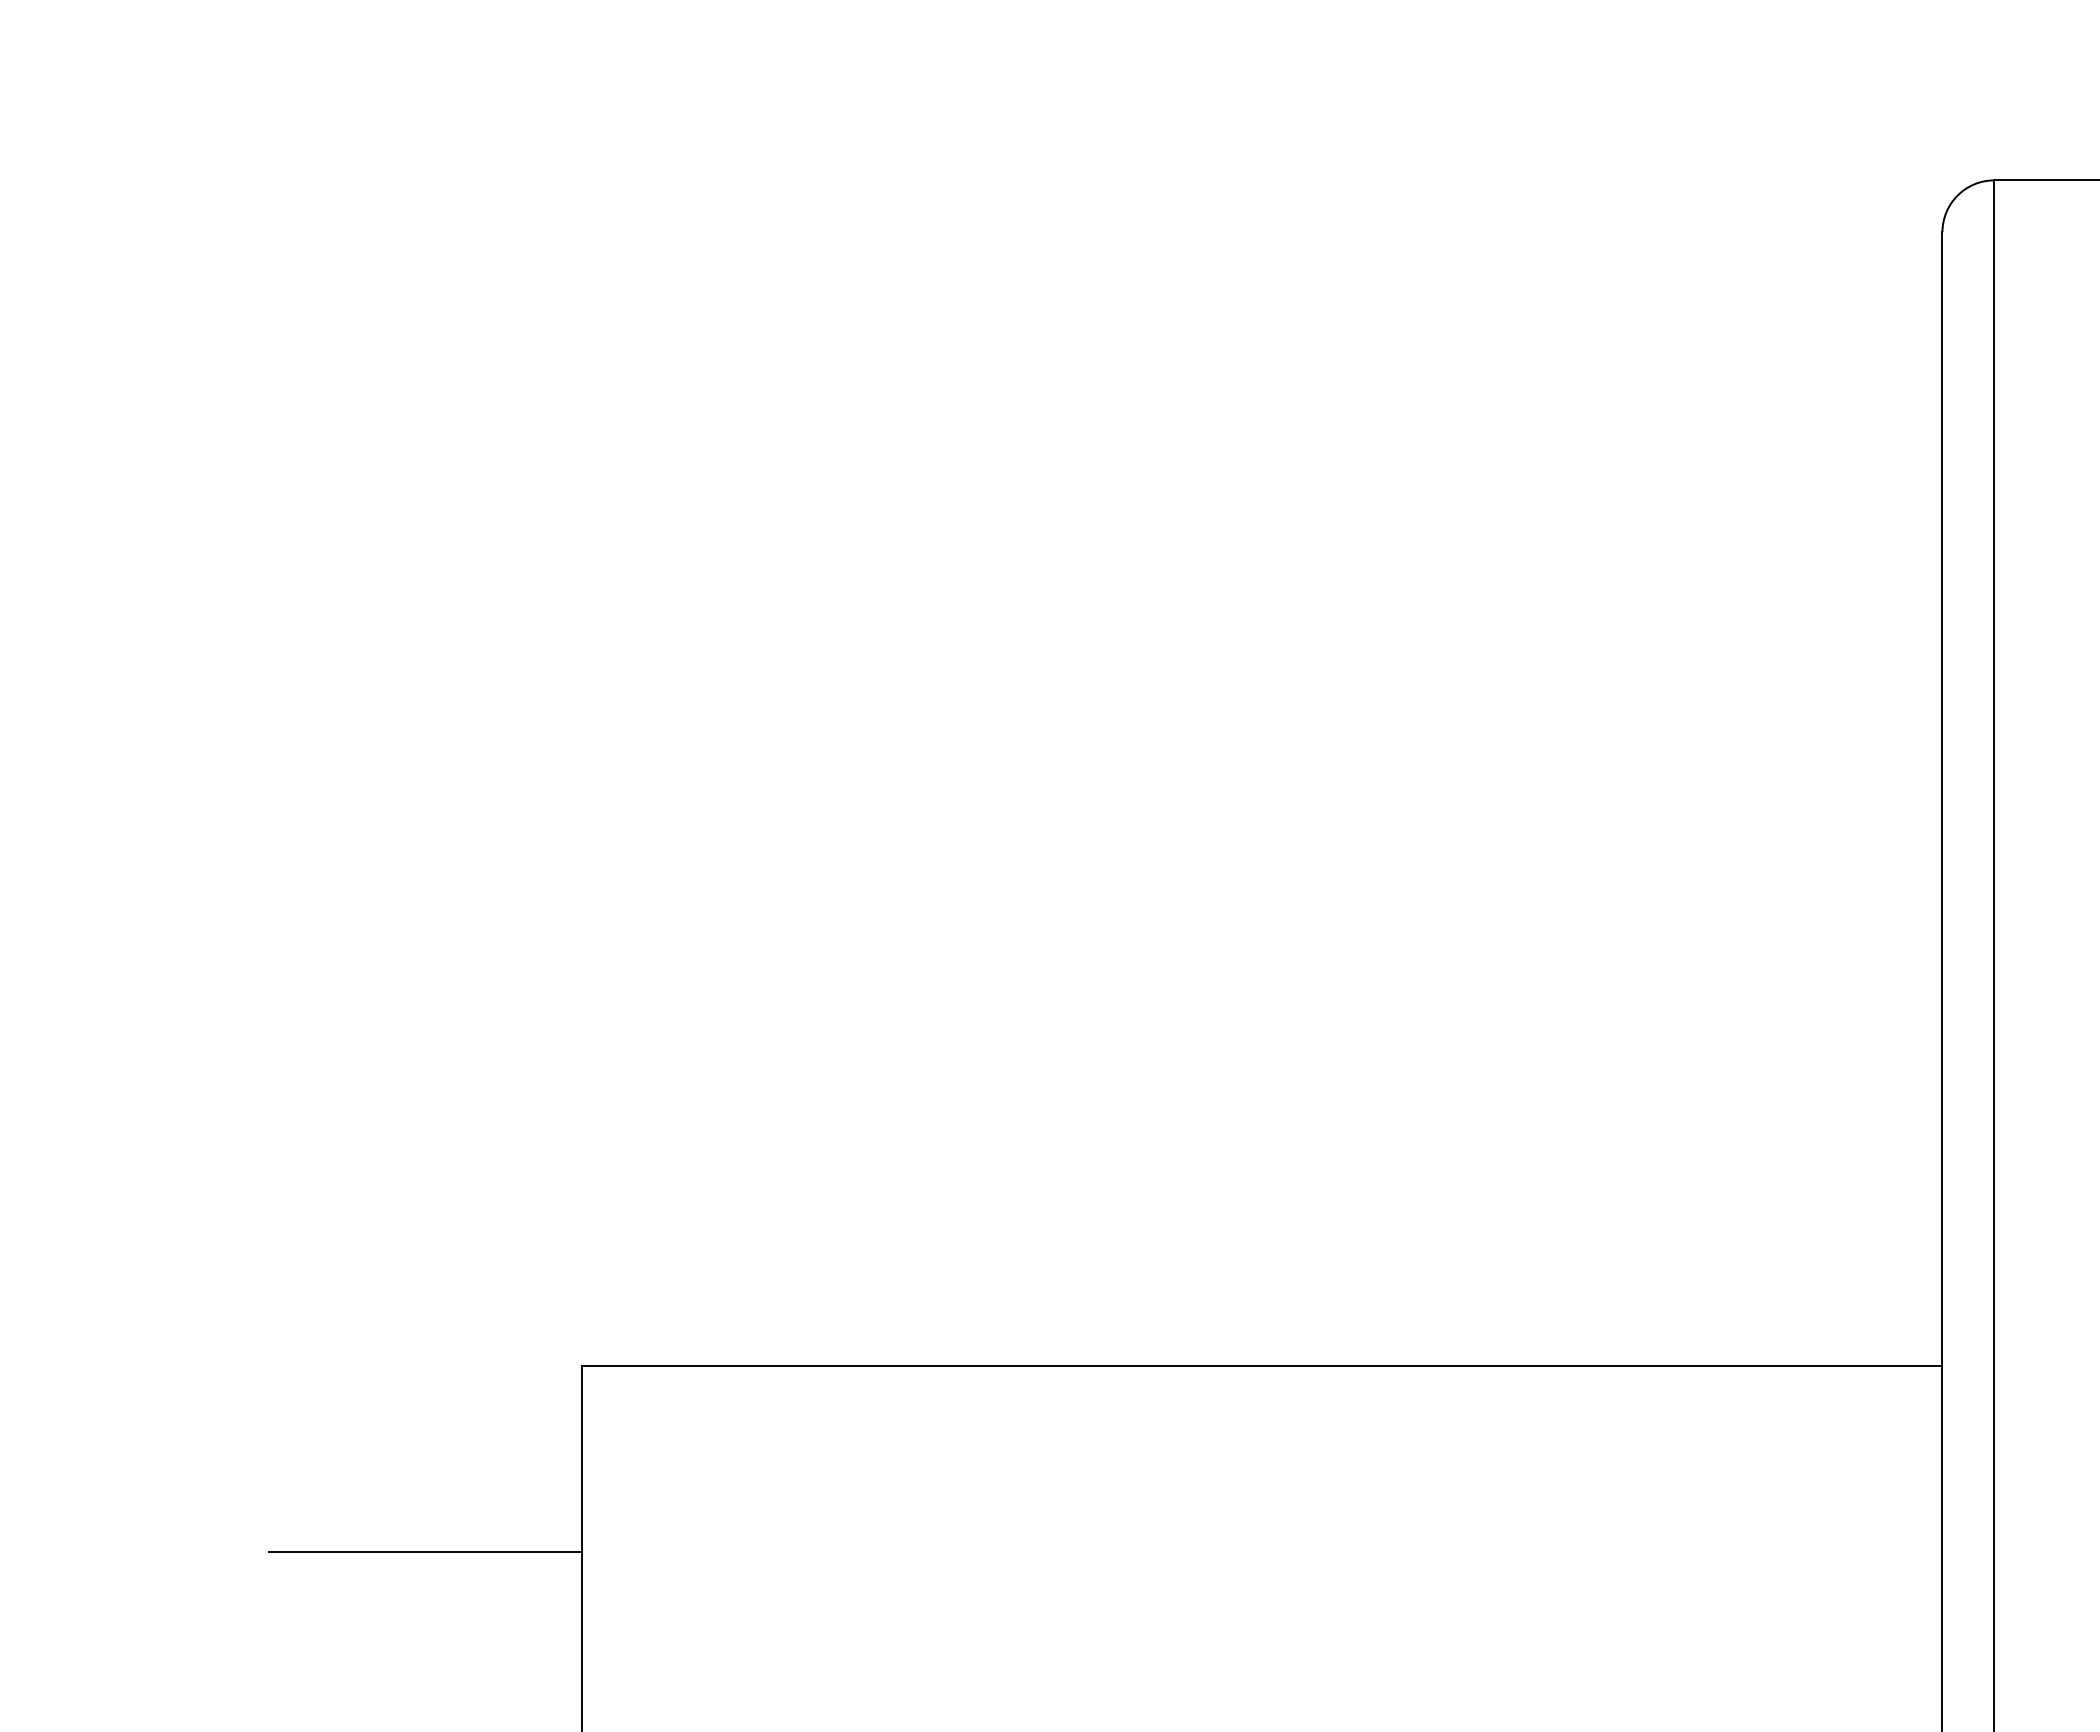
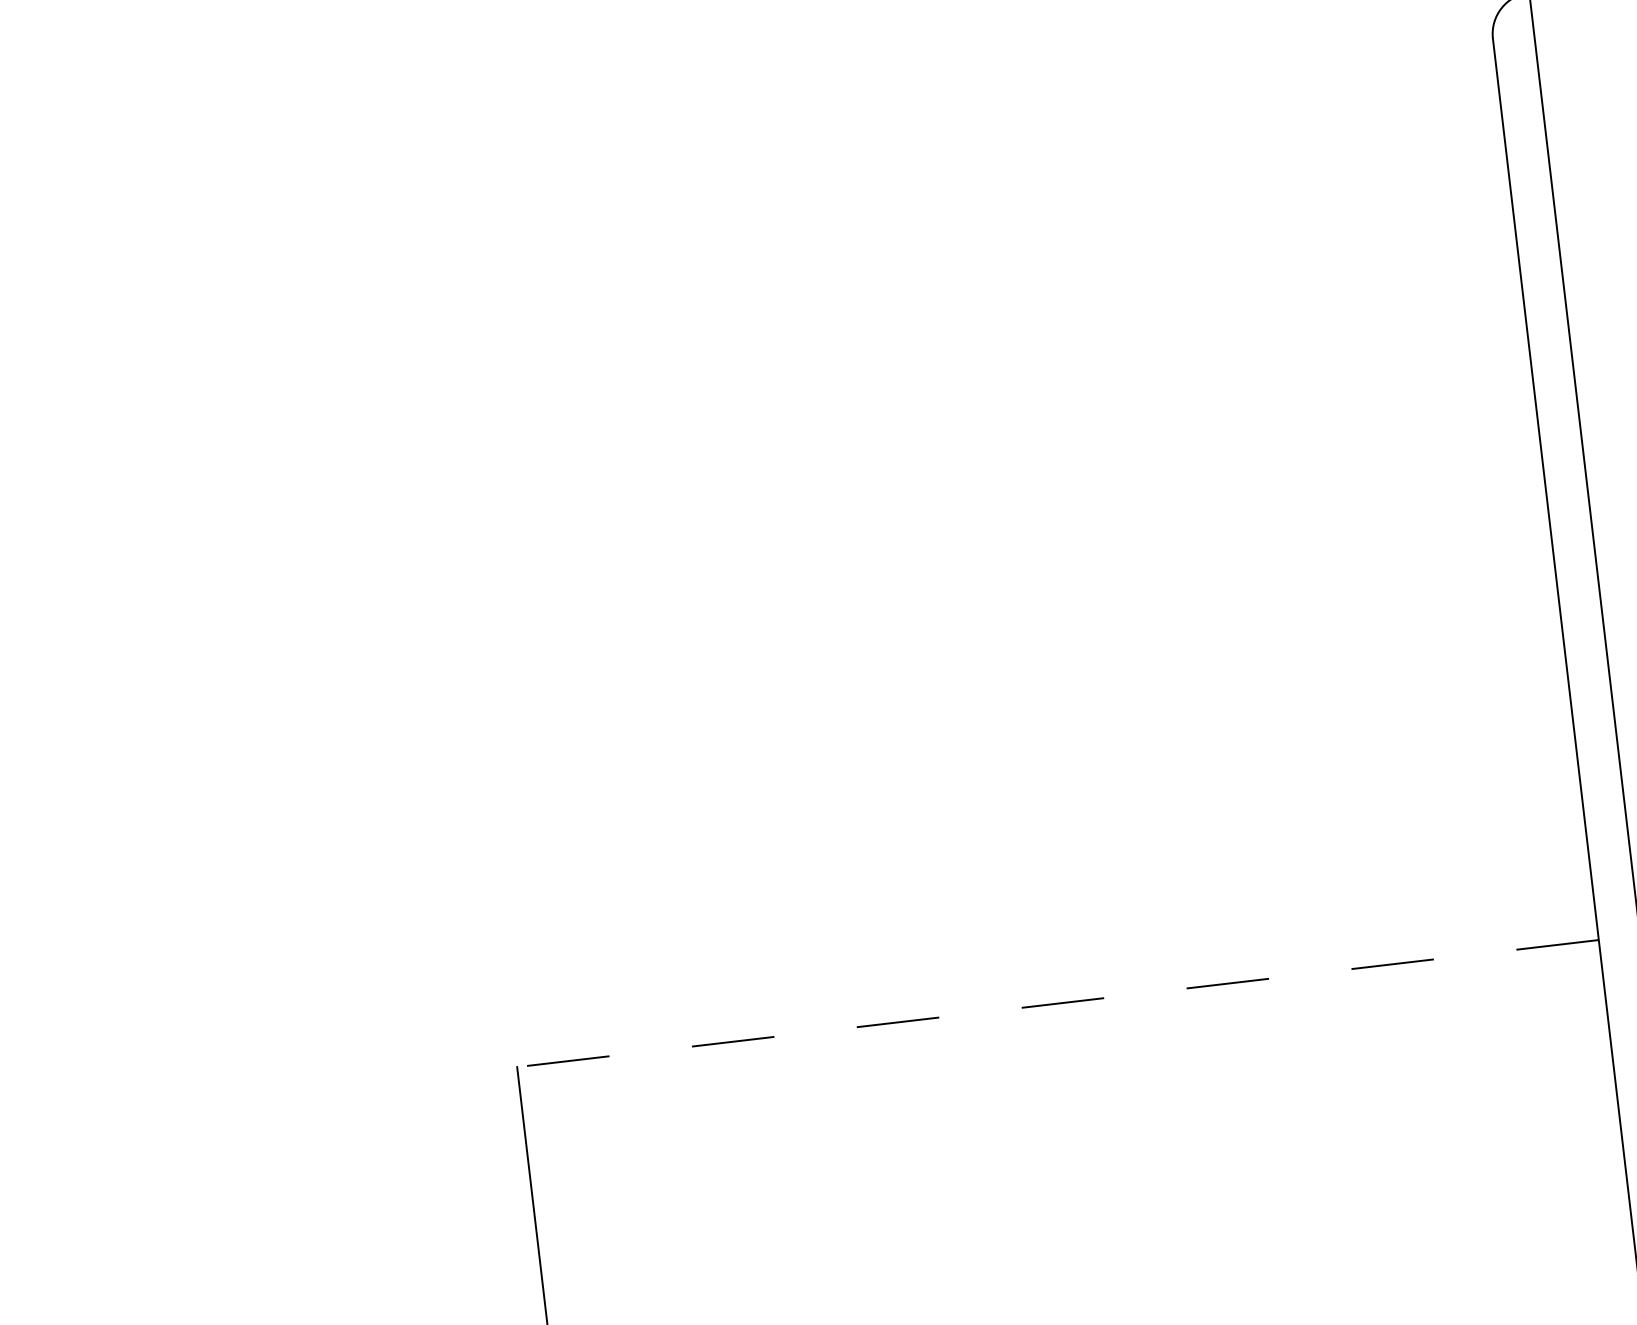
line: (1261, 1365) -> (1057, 1003), solid -> dashed
line: (425, 1551) -> (409, 1229), removed

